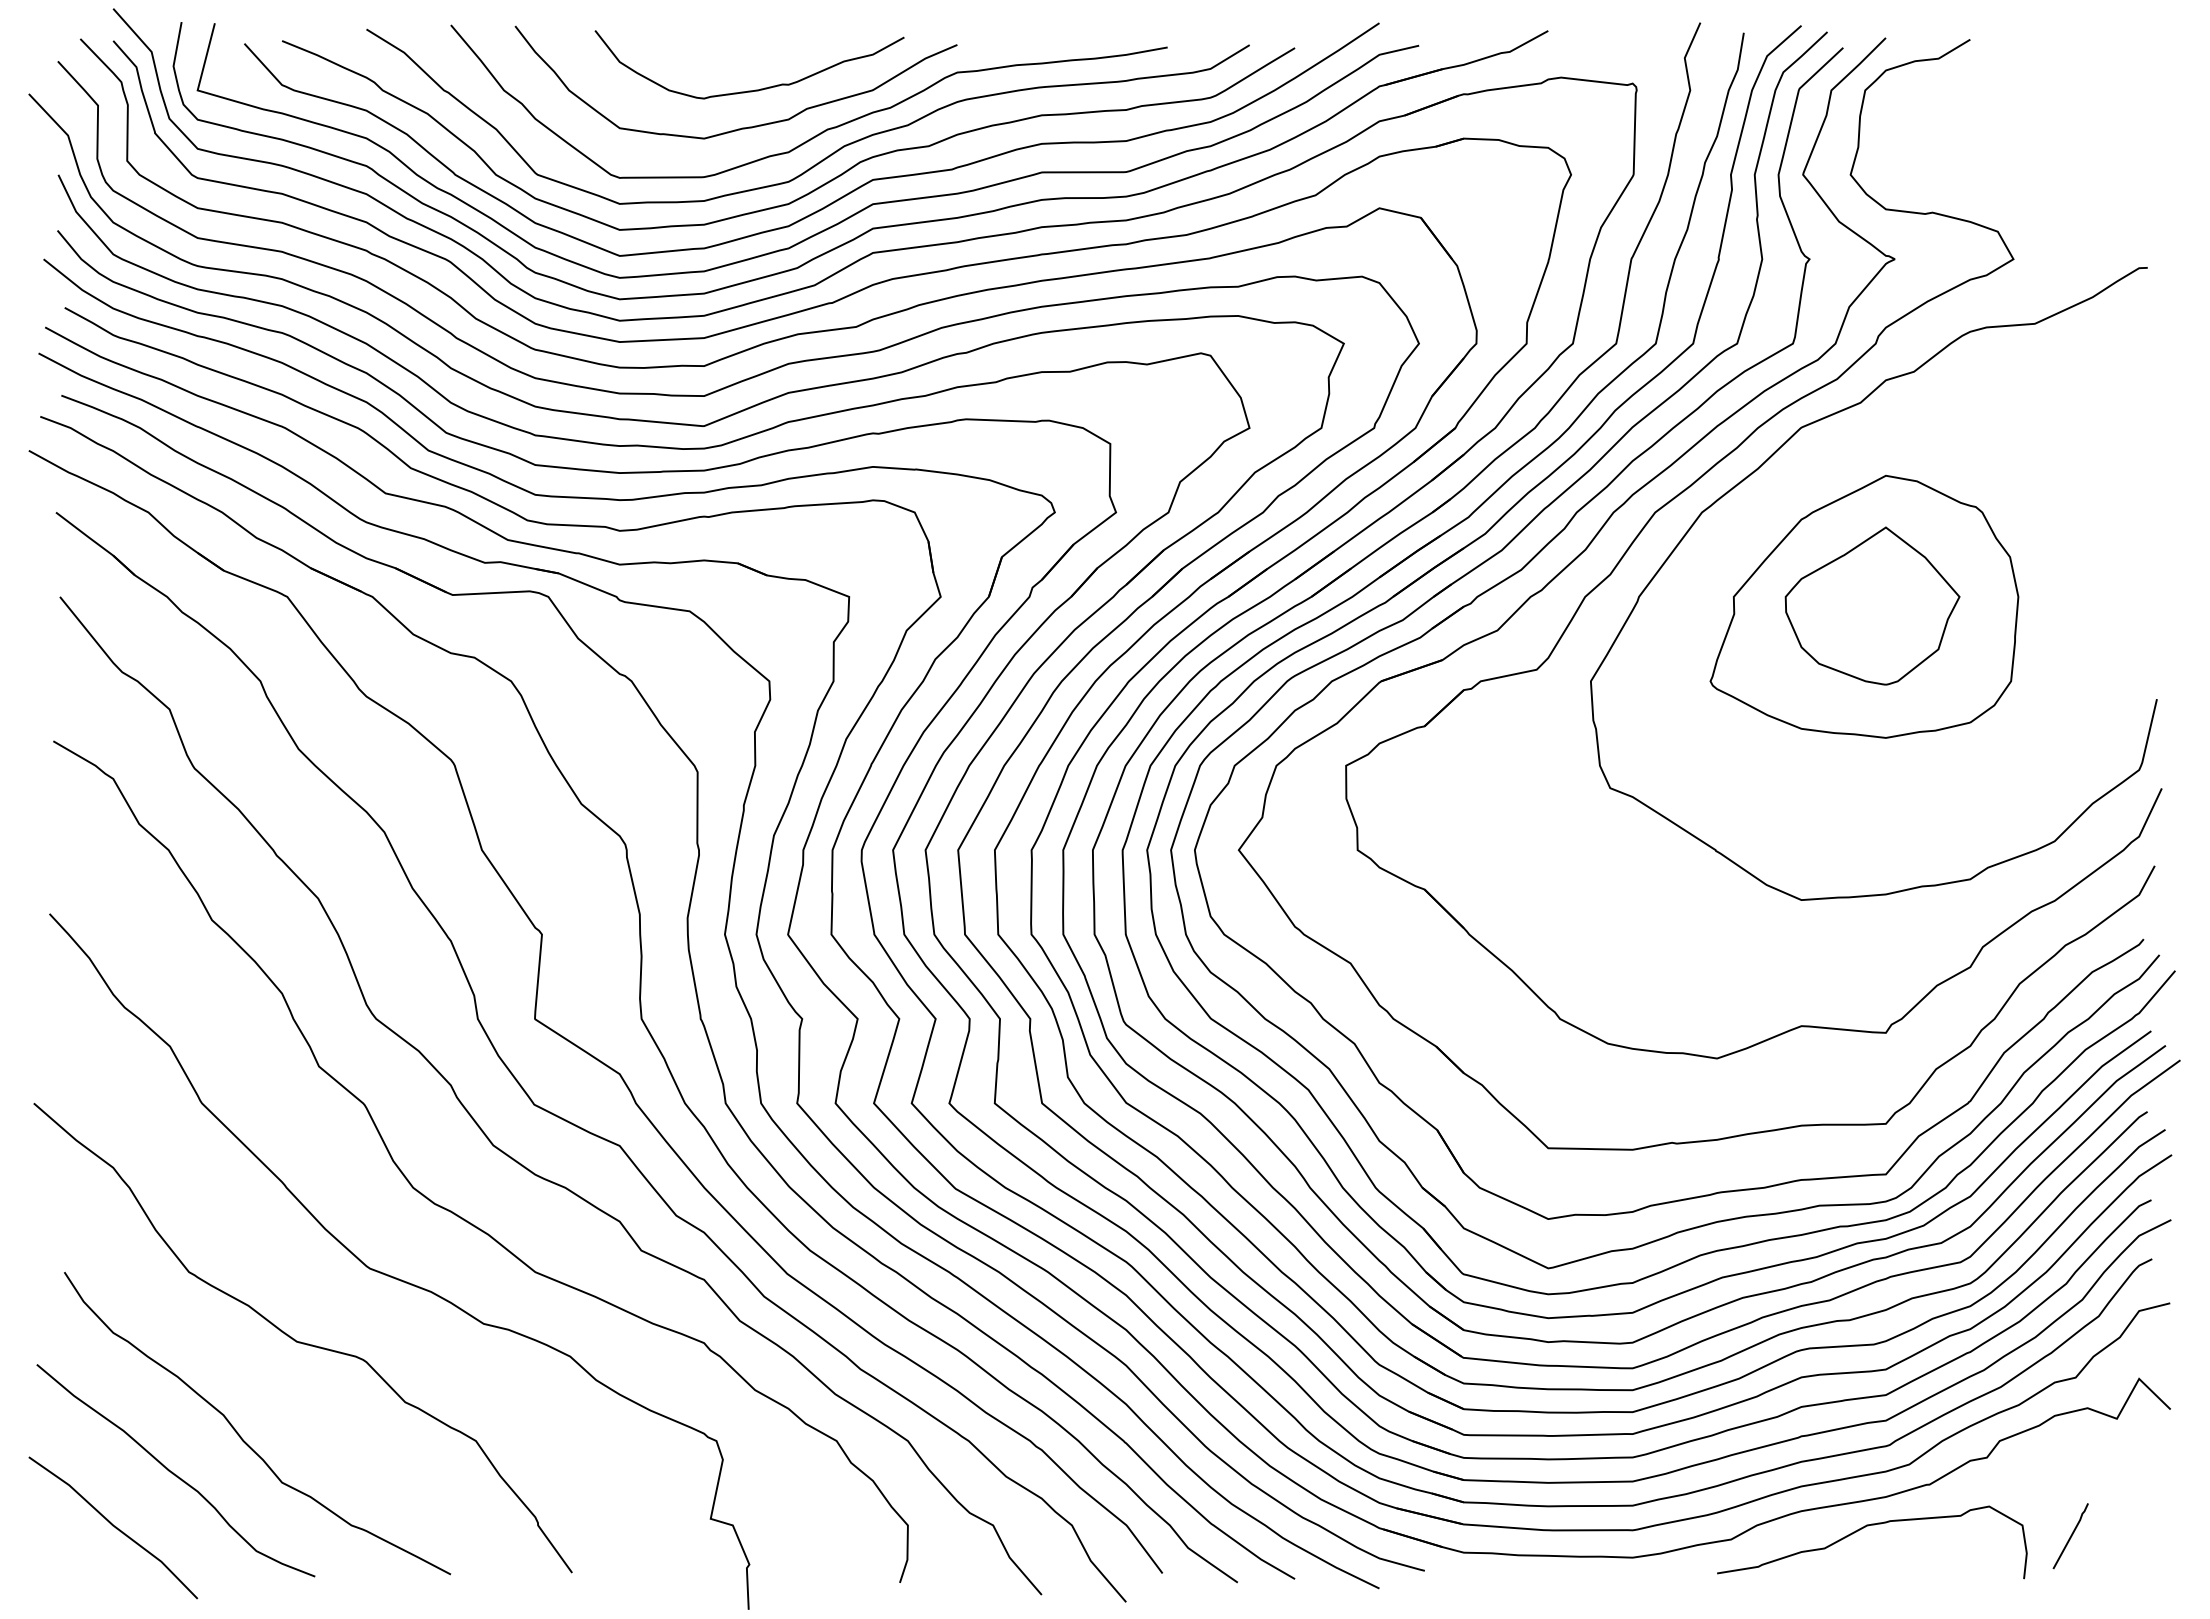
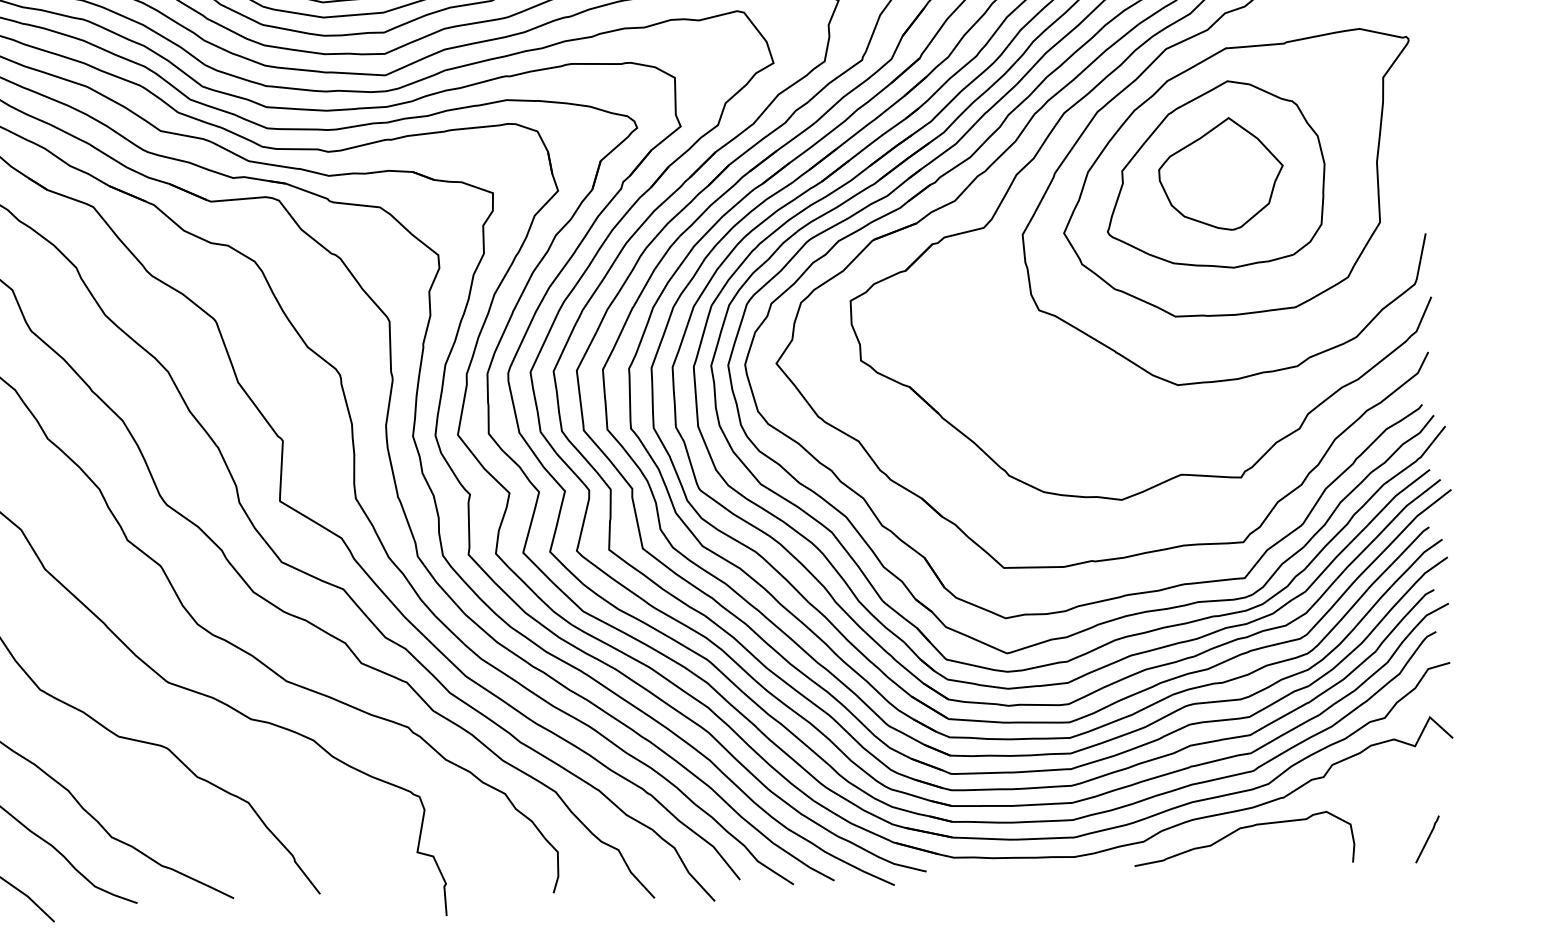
part: (1895, 606) -> (1237, 173), added
line: (2070, 1536) -> (1427, 839), moved

